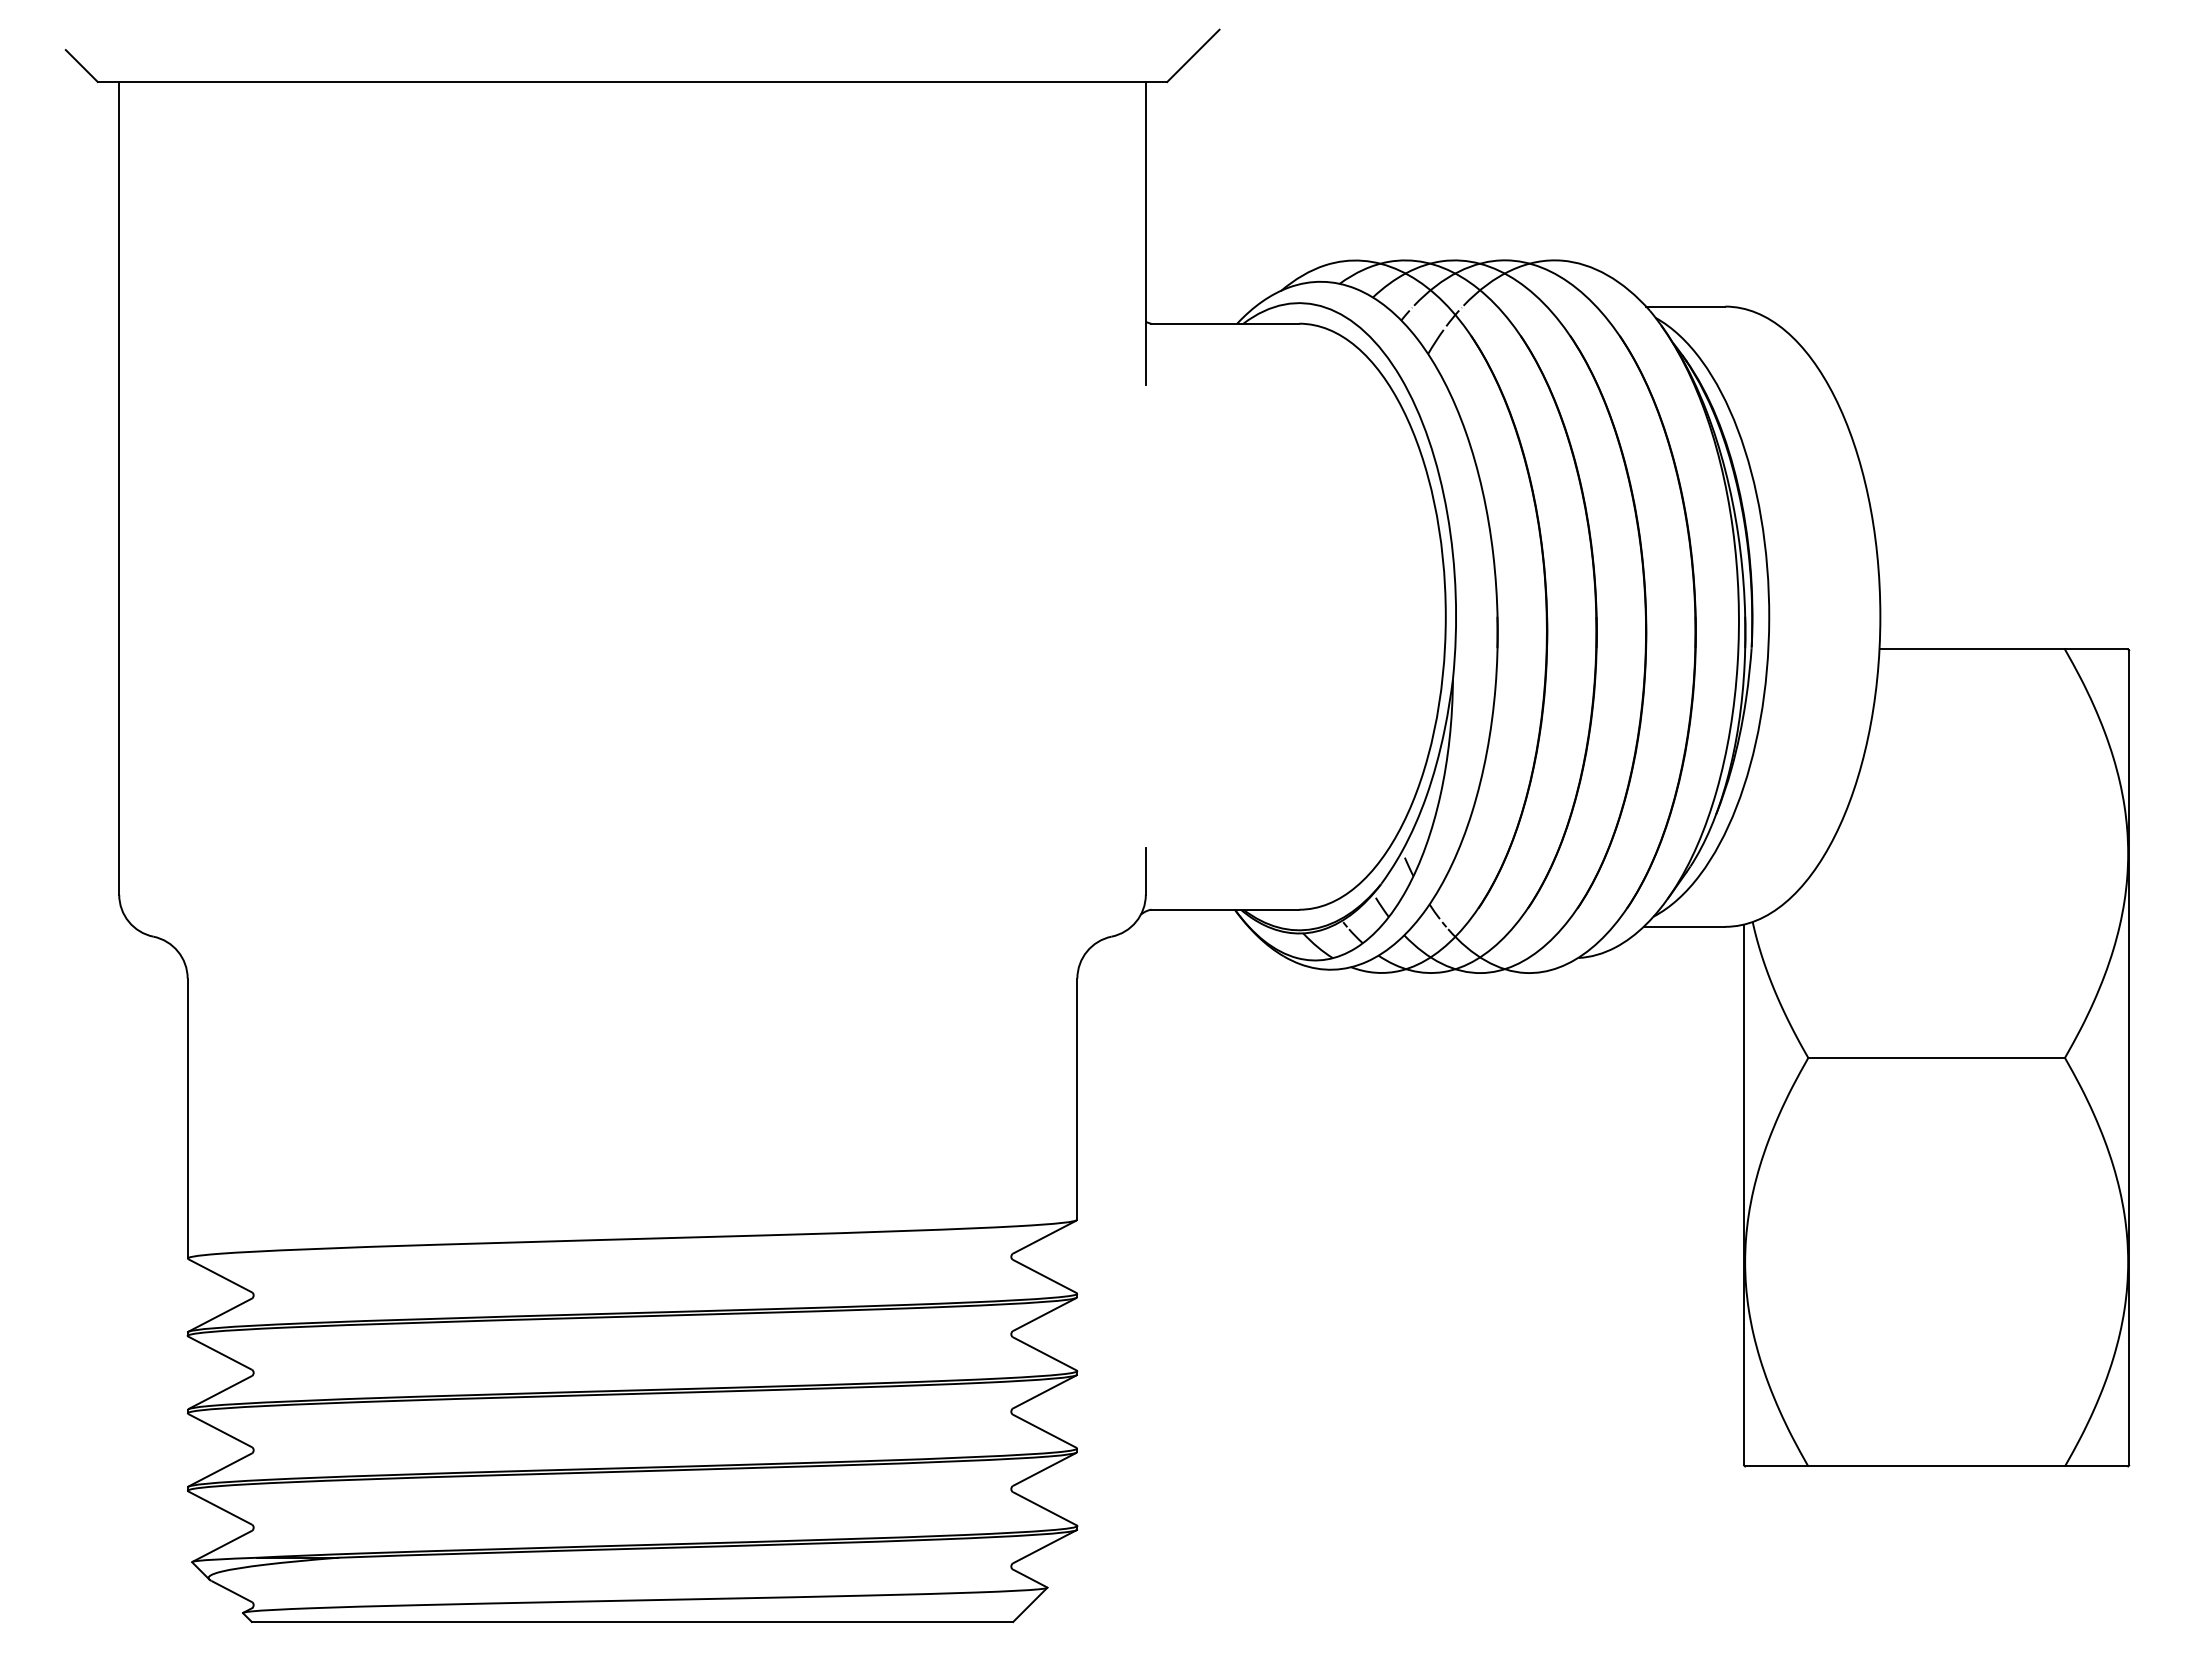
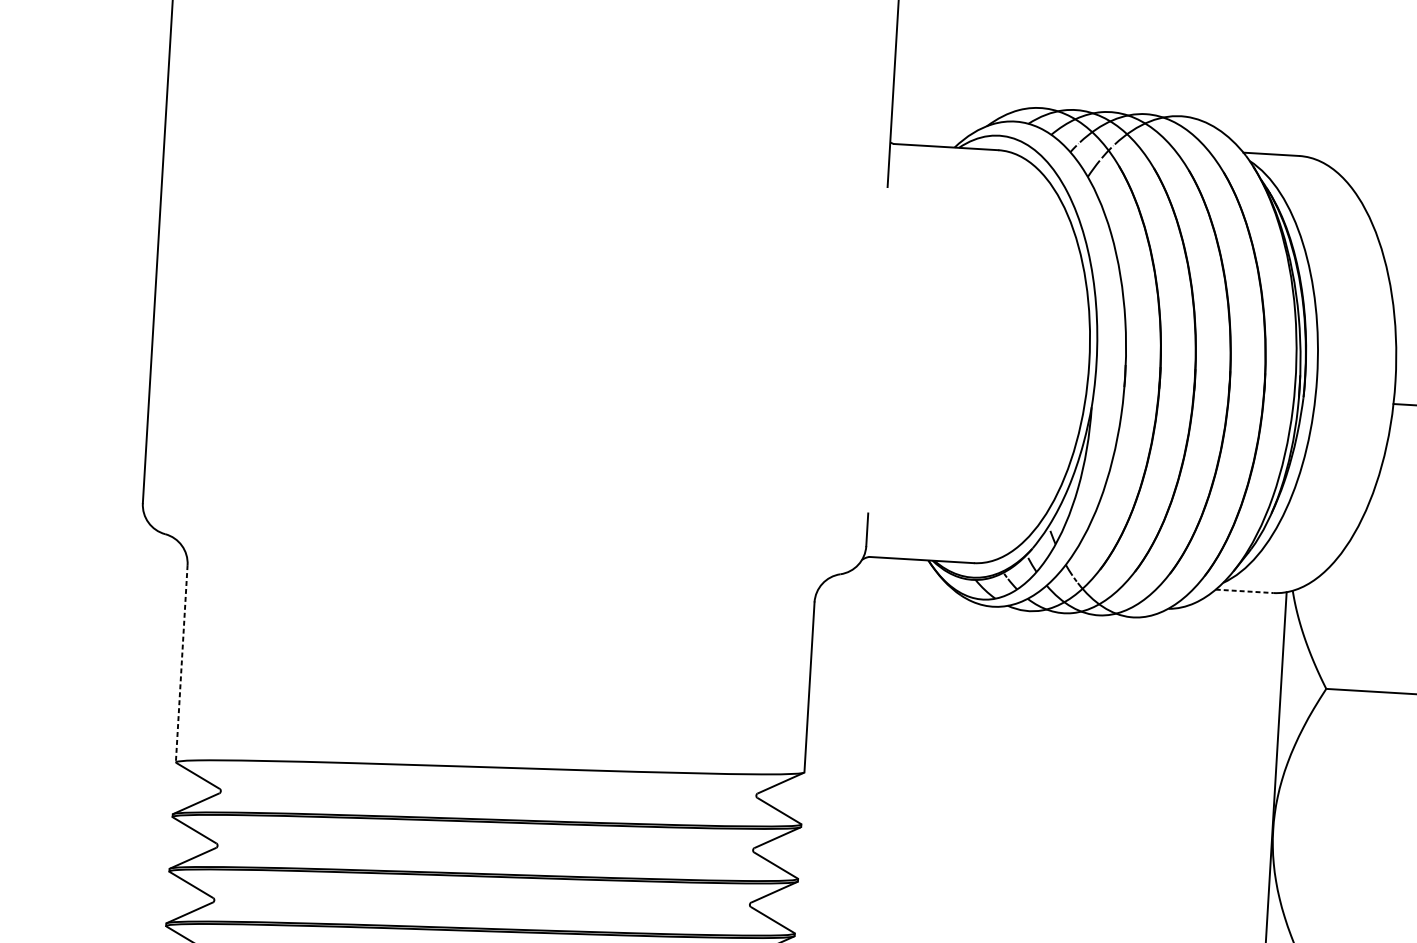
line: (1684, 926) -> (1244, 591), solid -> dashed
line: (187, 1118) -> (181, 663), solid -> dashed

